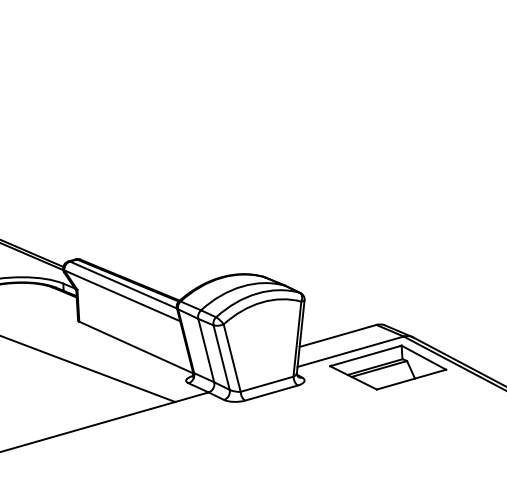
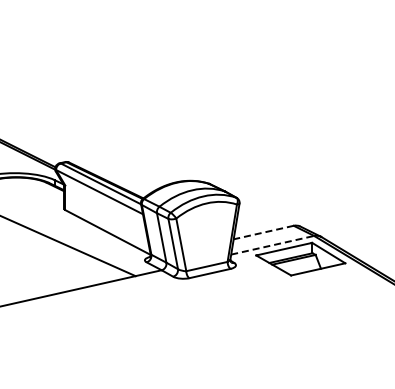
line: (337, 335) -> (263, 232), solid -> dashed
line: (350, 352) -> (272, 245), solid -> dashed

